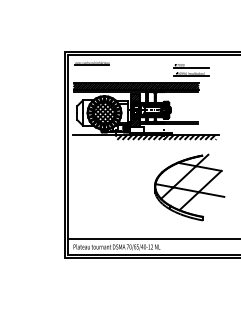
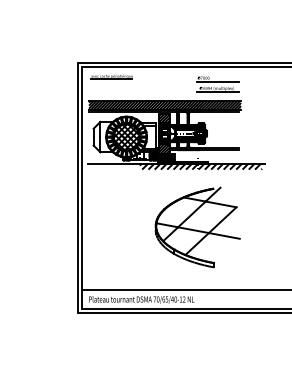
part: (191, 70) -> (217, 84), moved
hatch: (136, 129) -> (165, 157), added
part: (189, 187) -> (197, 227), moved

